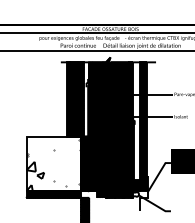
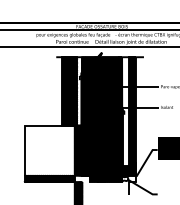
hatch: (53, 165) -> (49, 152), removed

